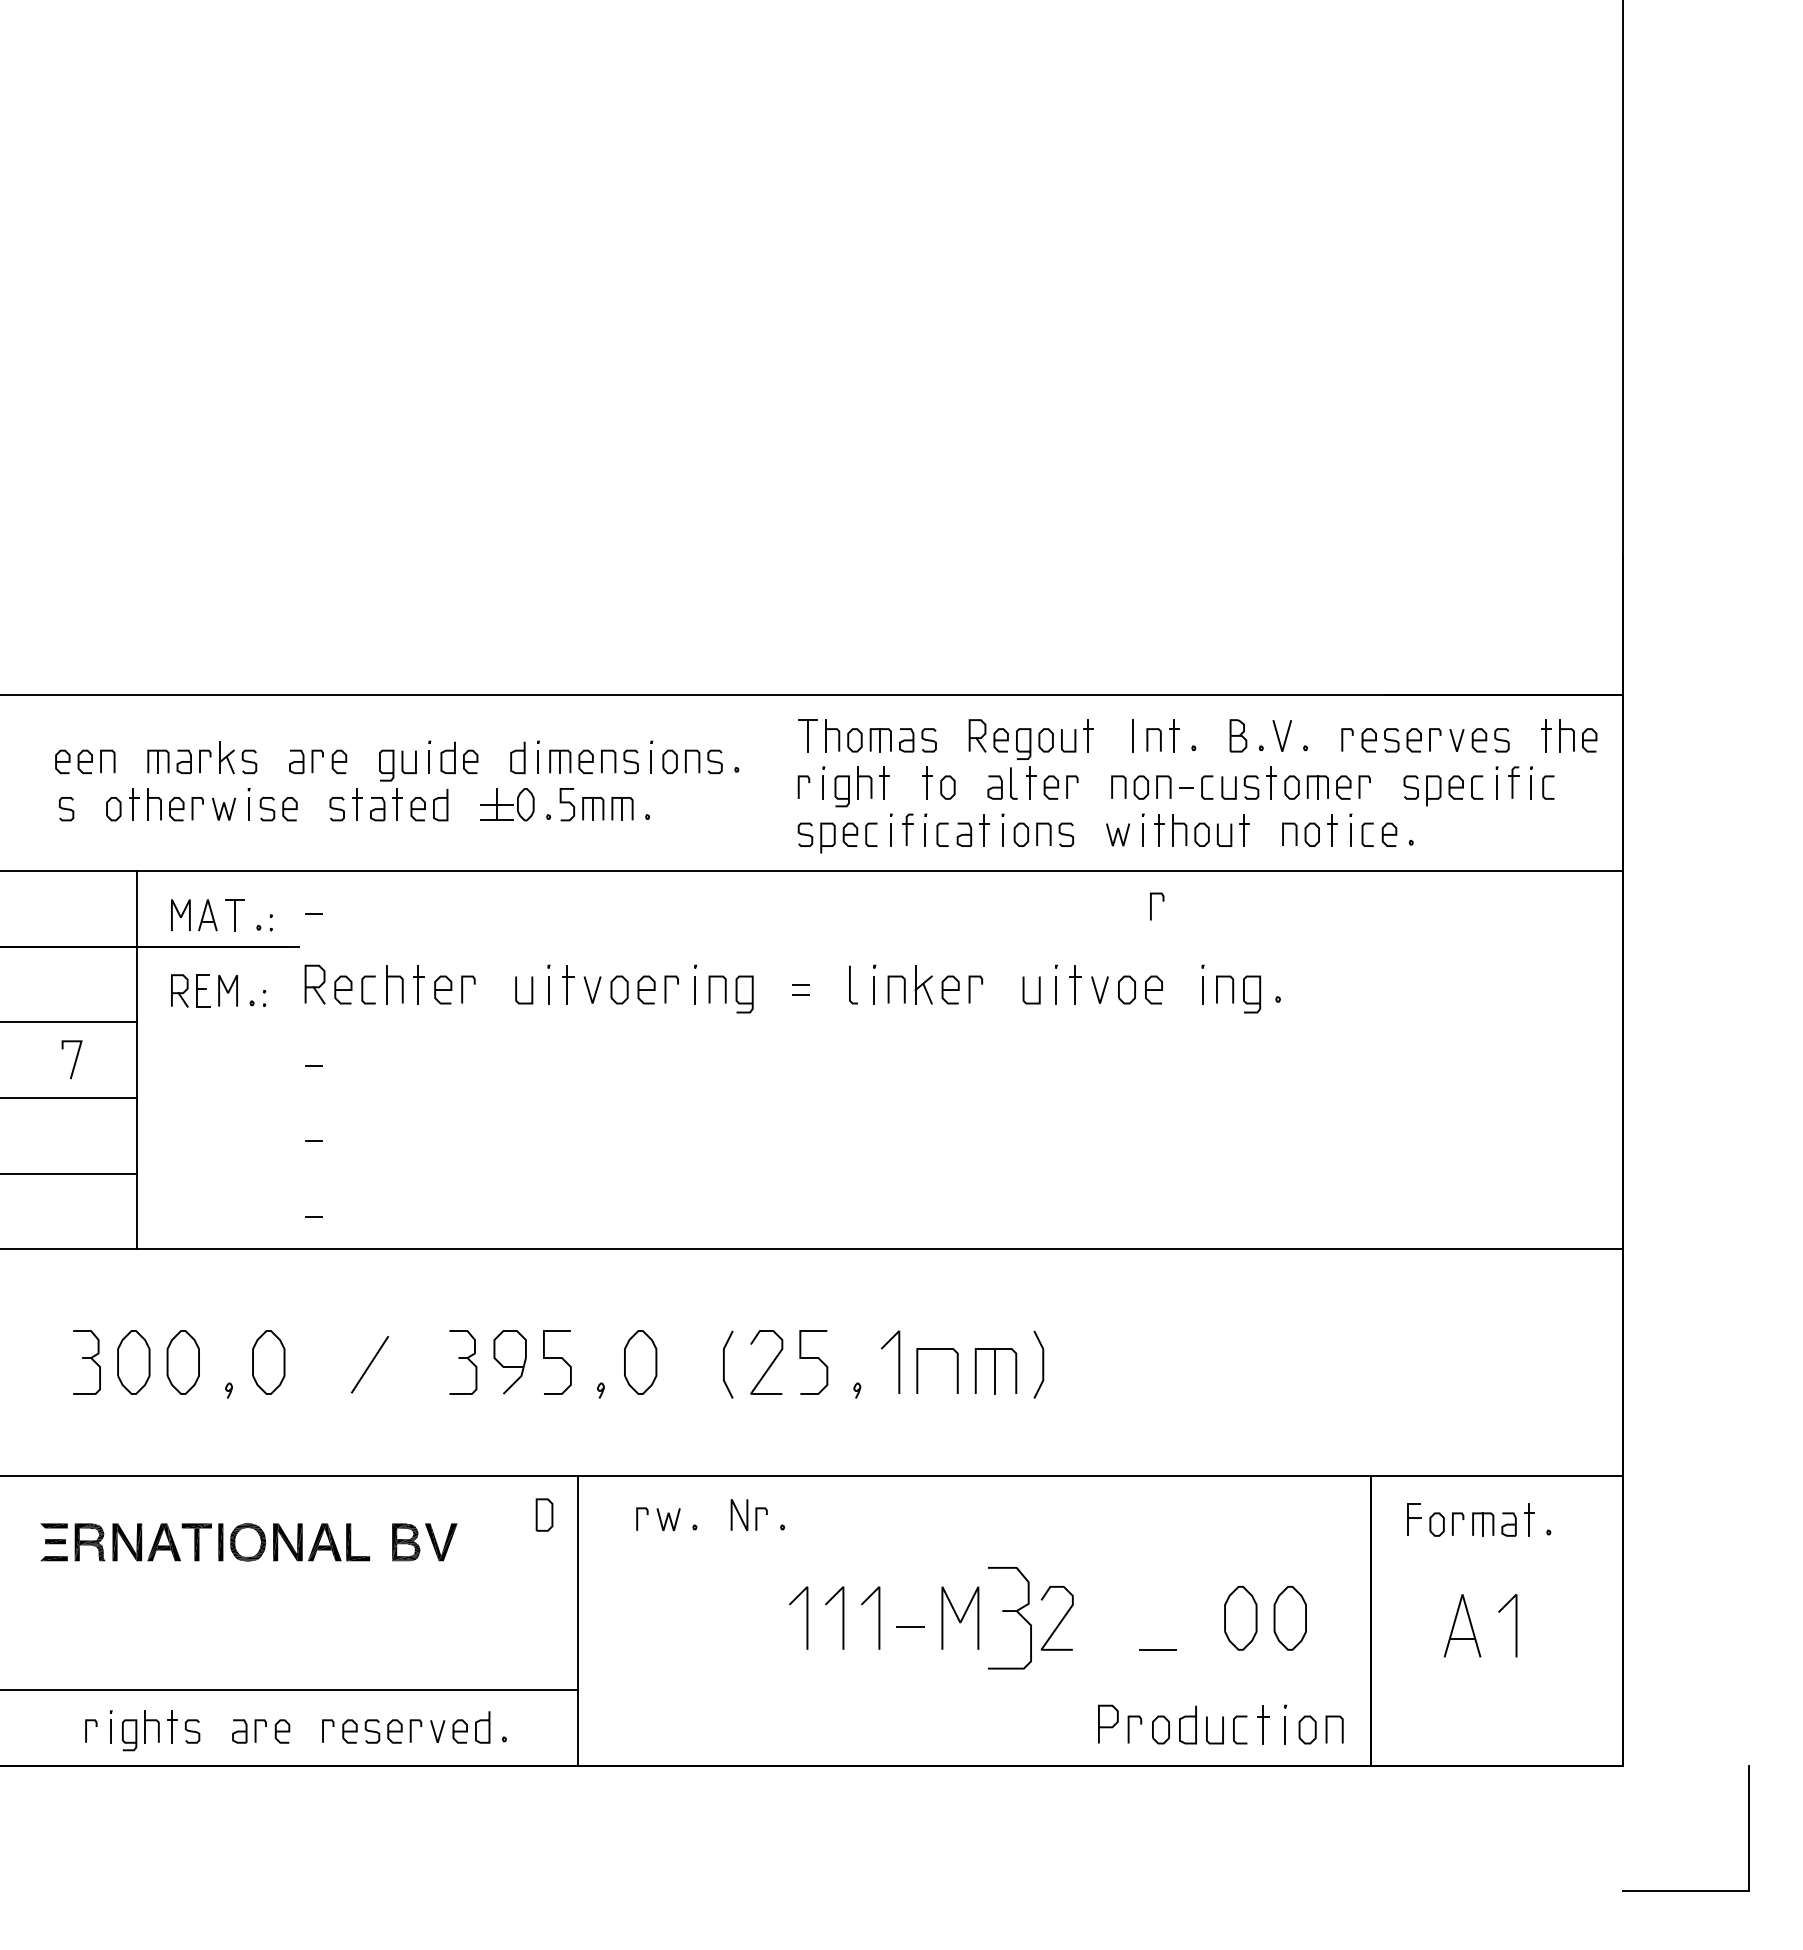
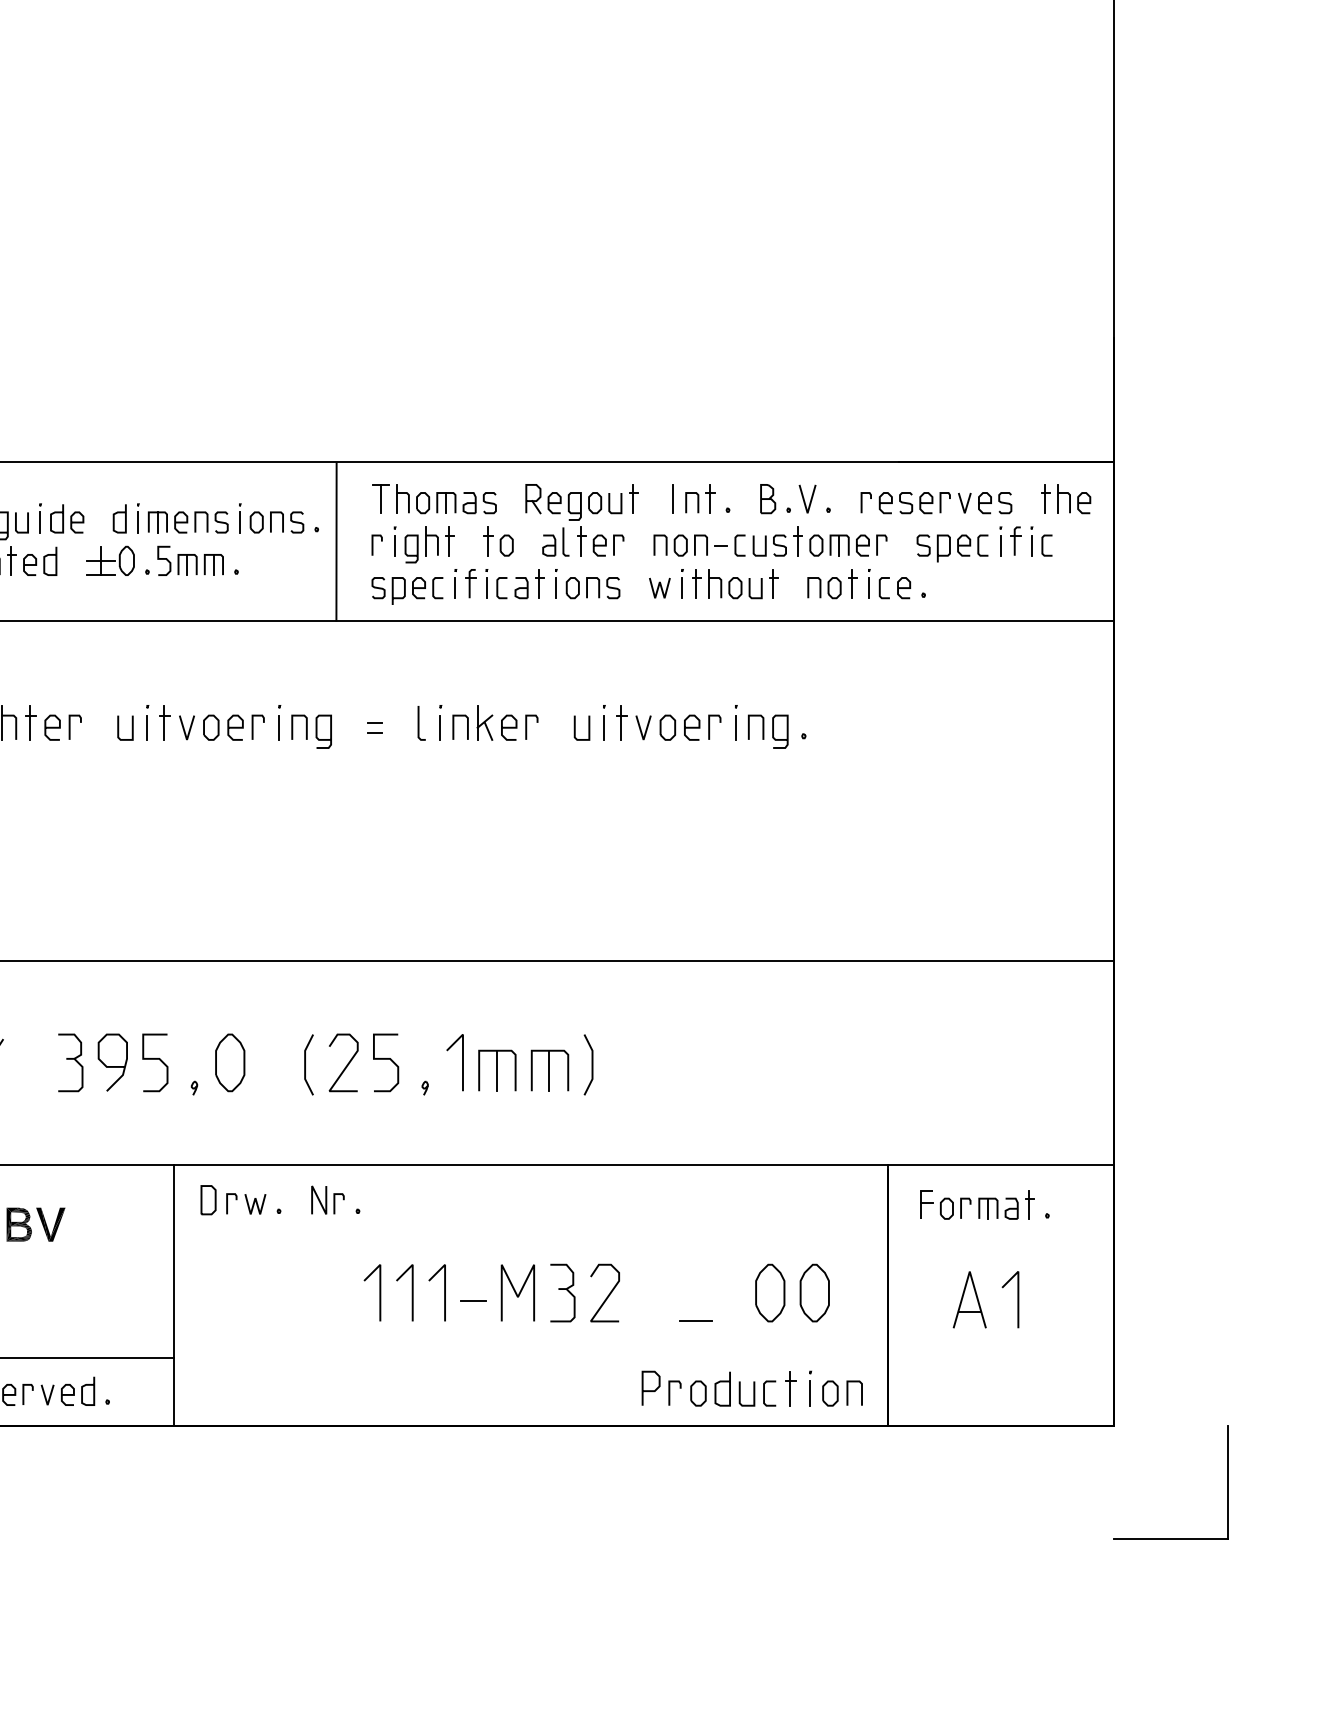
line: (758, 783) -> (336, 541), added
line: (1151, 906) -> (709, 727), moved
line: (936, 1371) -> (496, 1071), added
part: (544, 1514) -> (208, 1199), moved
part: (1010, 1618) -> (563, 1293), size x0.62

